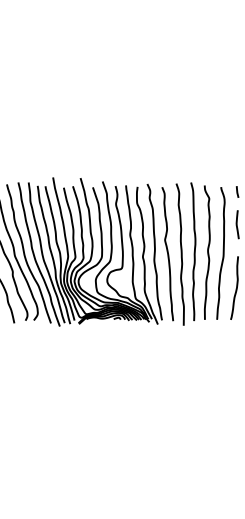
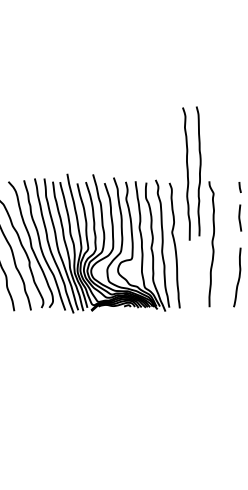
curve: (223, 252) -> (226, 244), removed
part: (185, 254) -> (191, 173), moved

